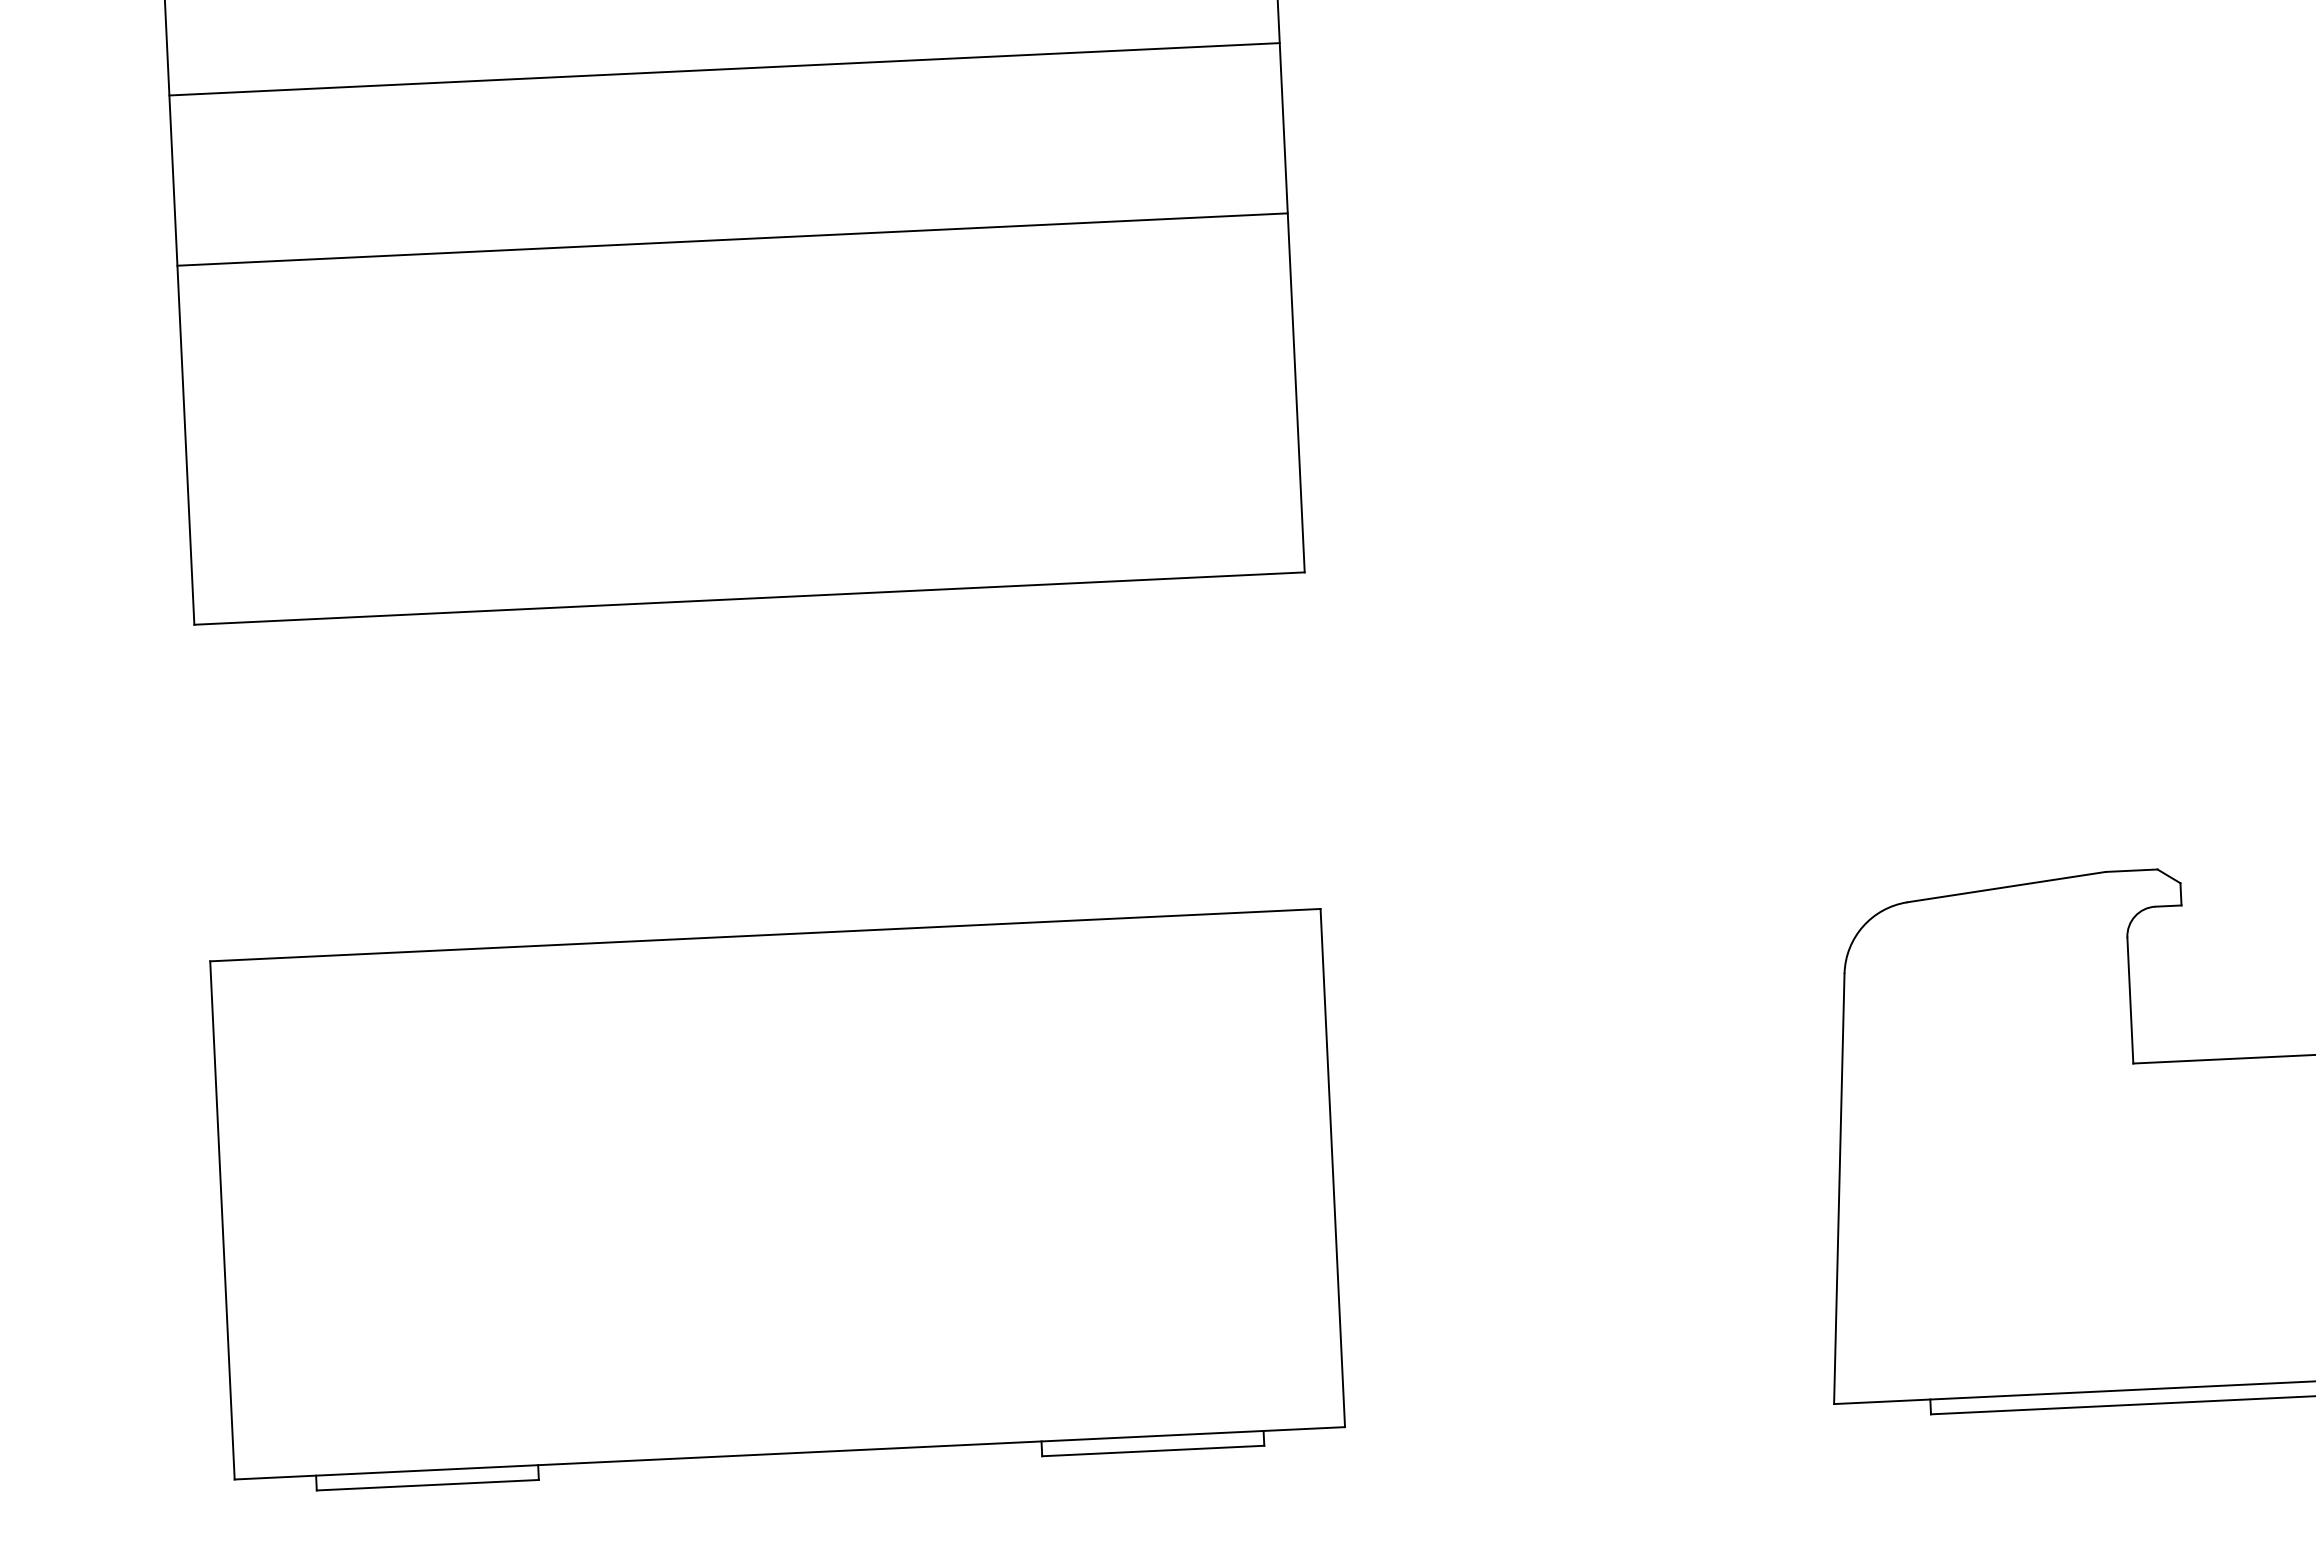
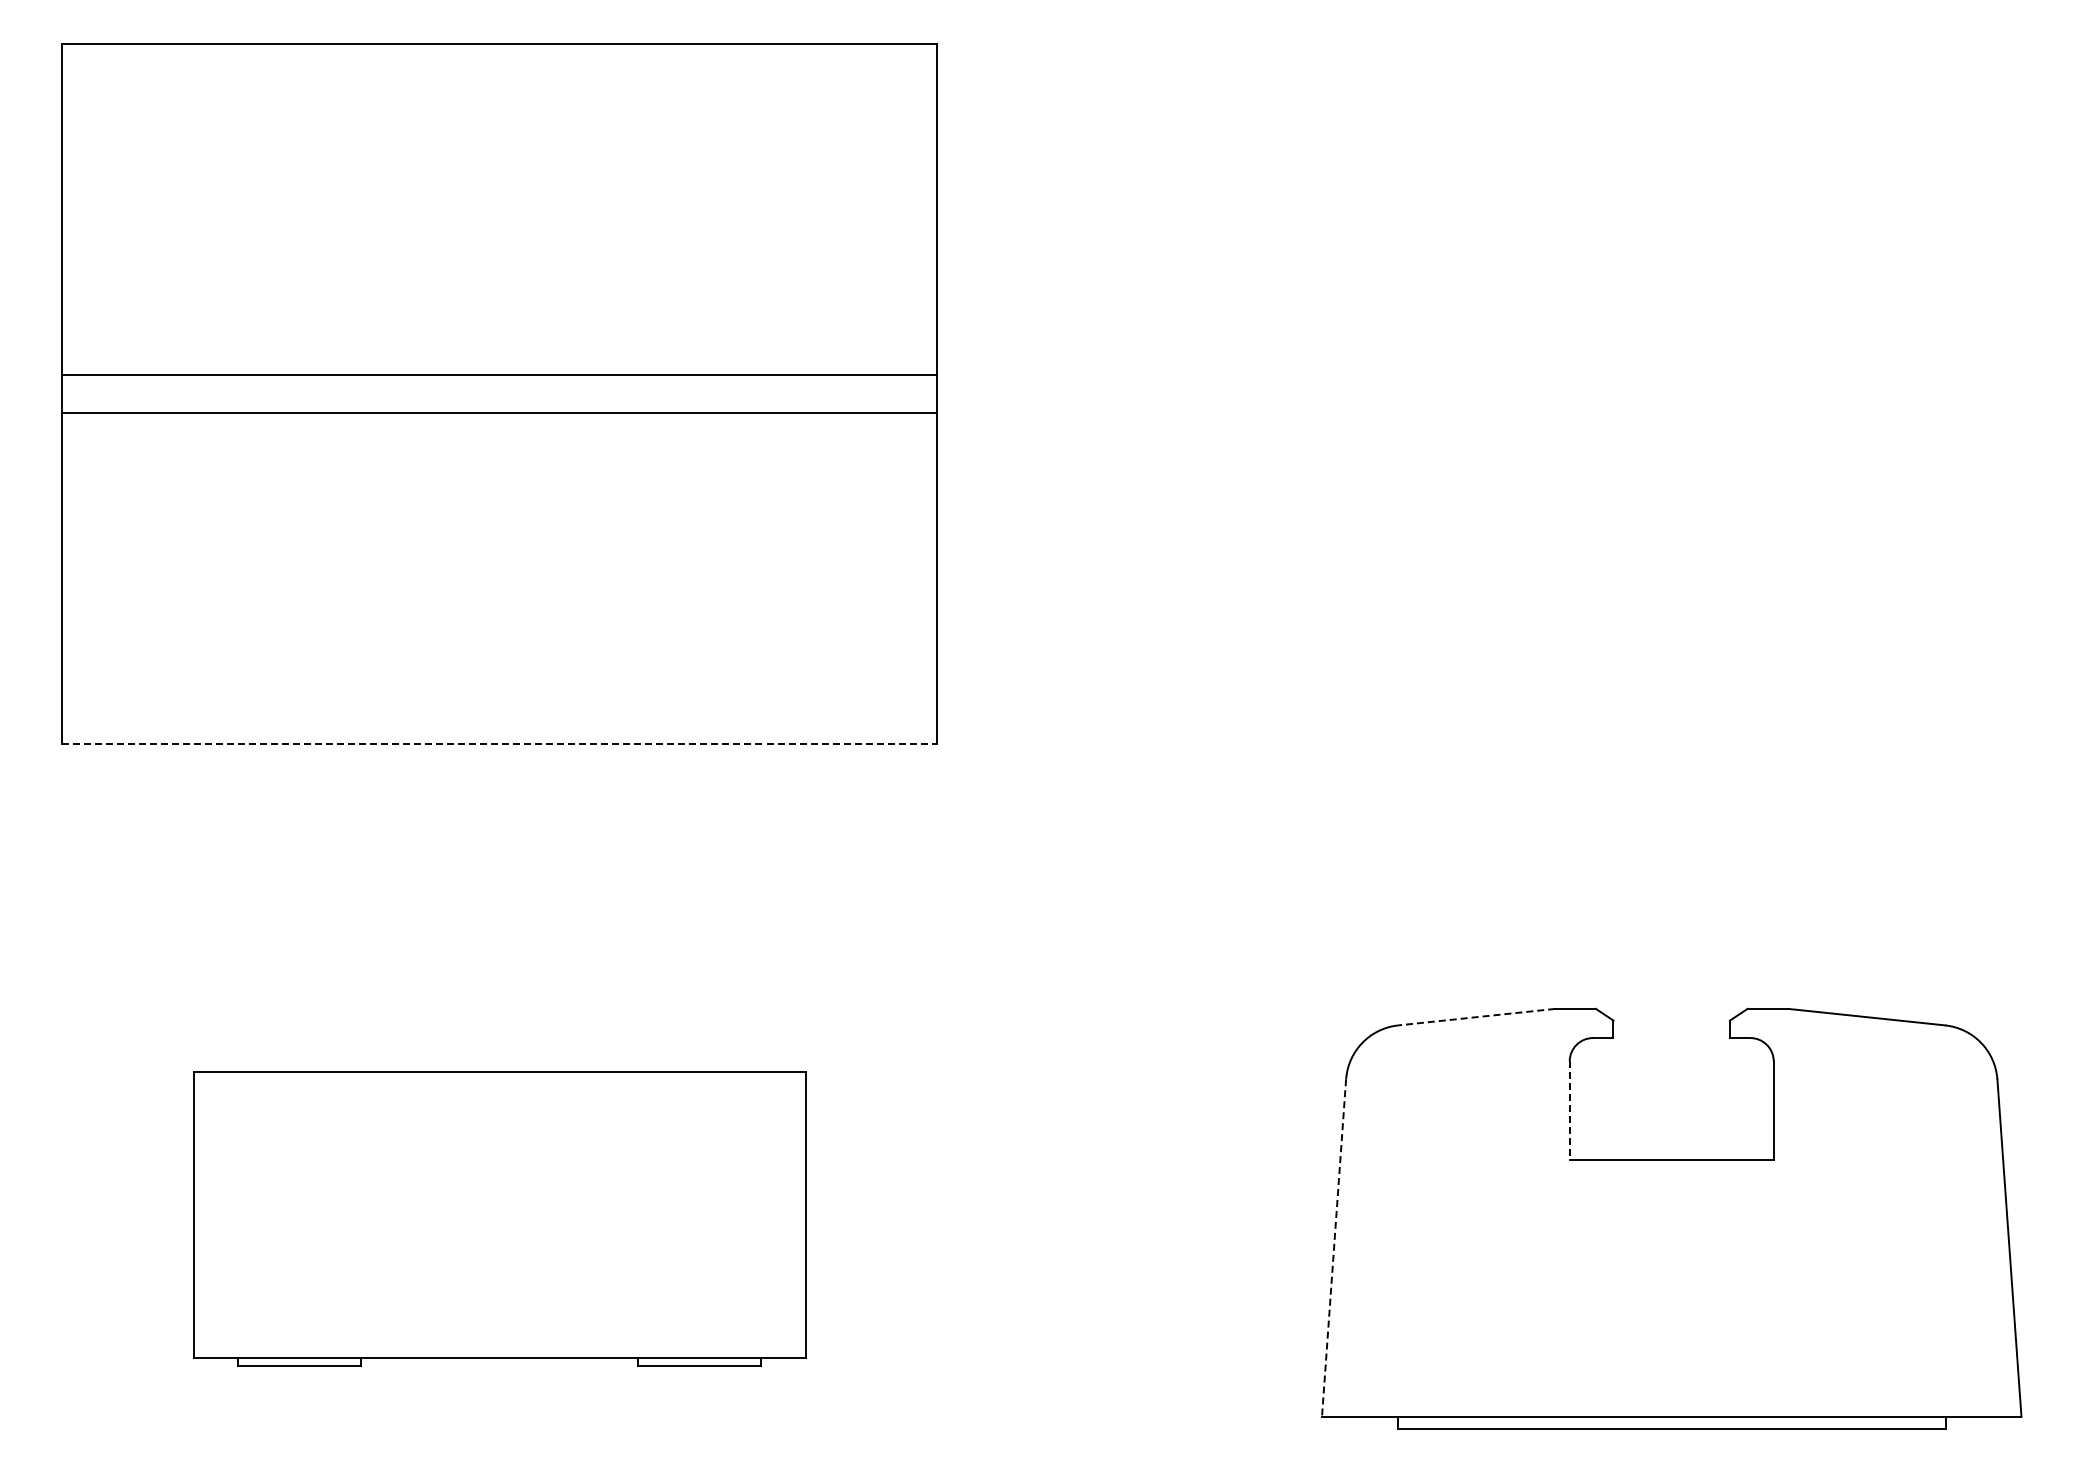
line: (724, 69) -> (499, 375), moved
line: (732, 240) -> (499, 413), moved
line: (750, 598) -> (500, 743), solid -> dashed
line: (2006, 887) -> (1476, 1017), solid -> dashed
line: (2130, 1000) -> (1569, 1110), solid -> dashed
line: (1839, 1189) -> (1334, 1248), solid -> dashed
part: (777, 1201) -> (499, 1218), size x0.7

